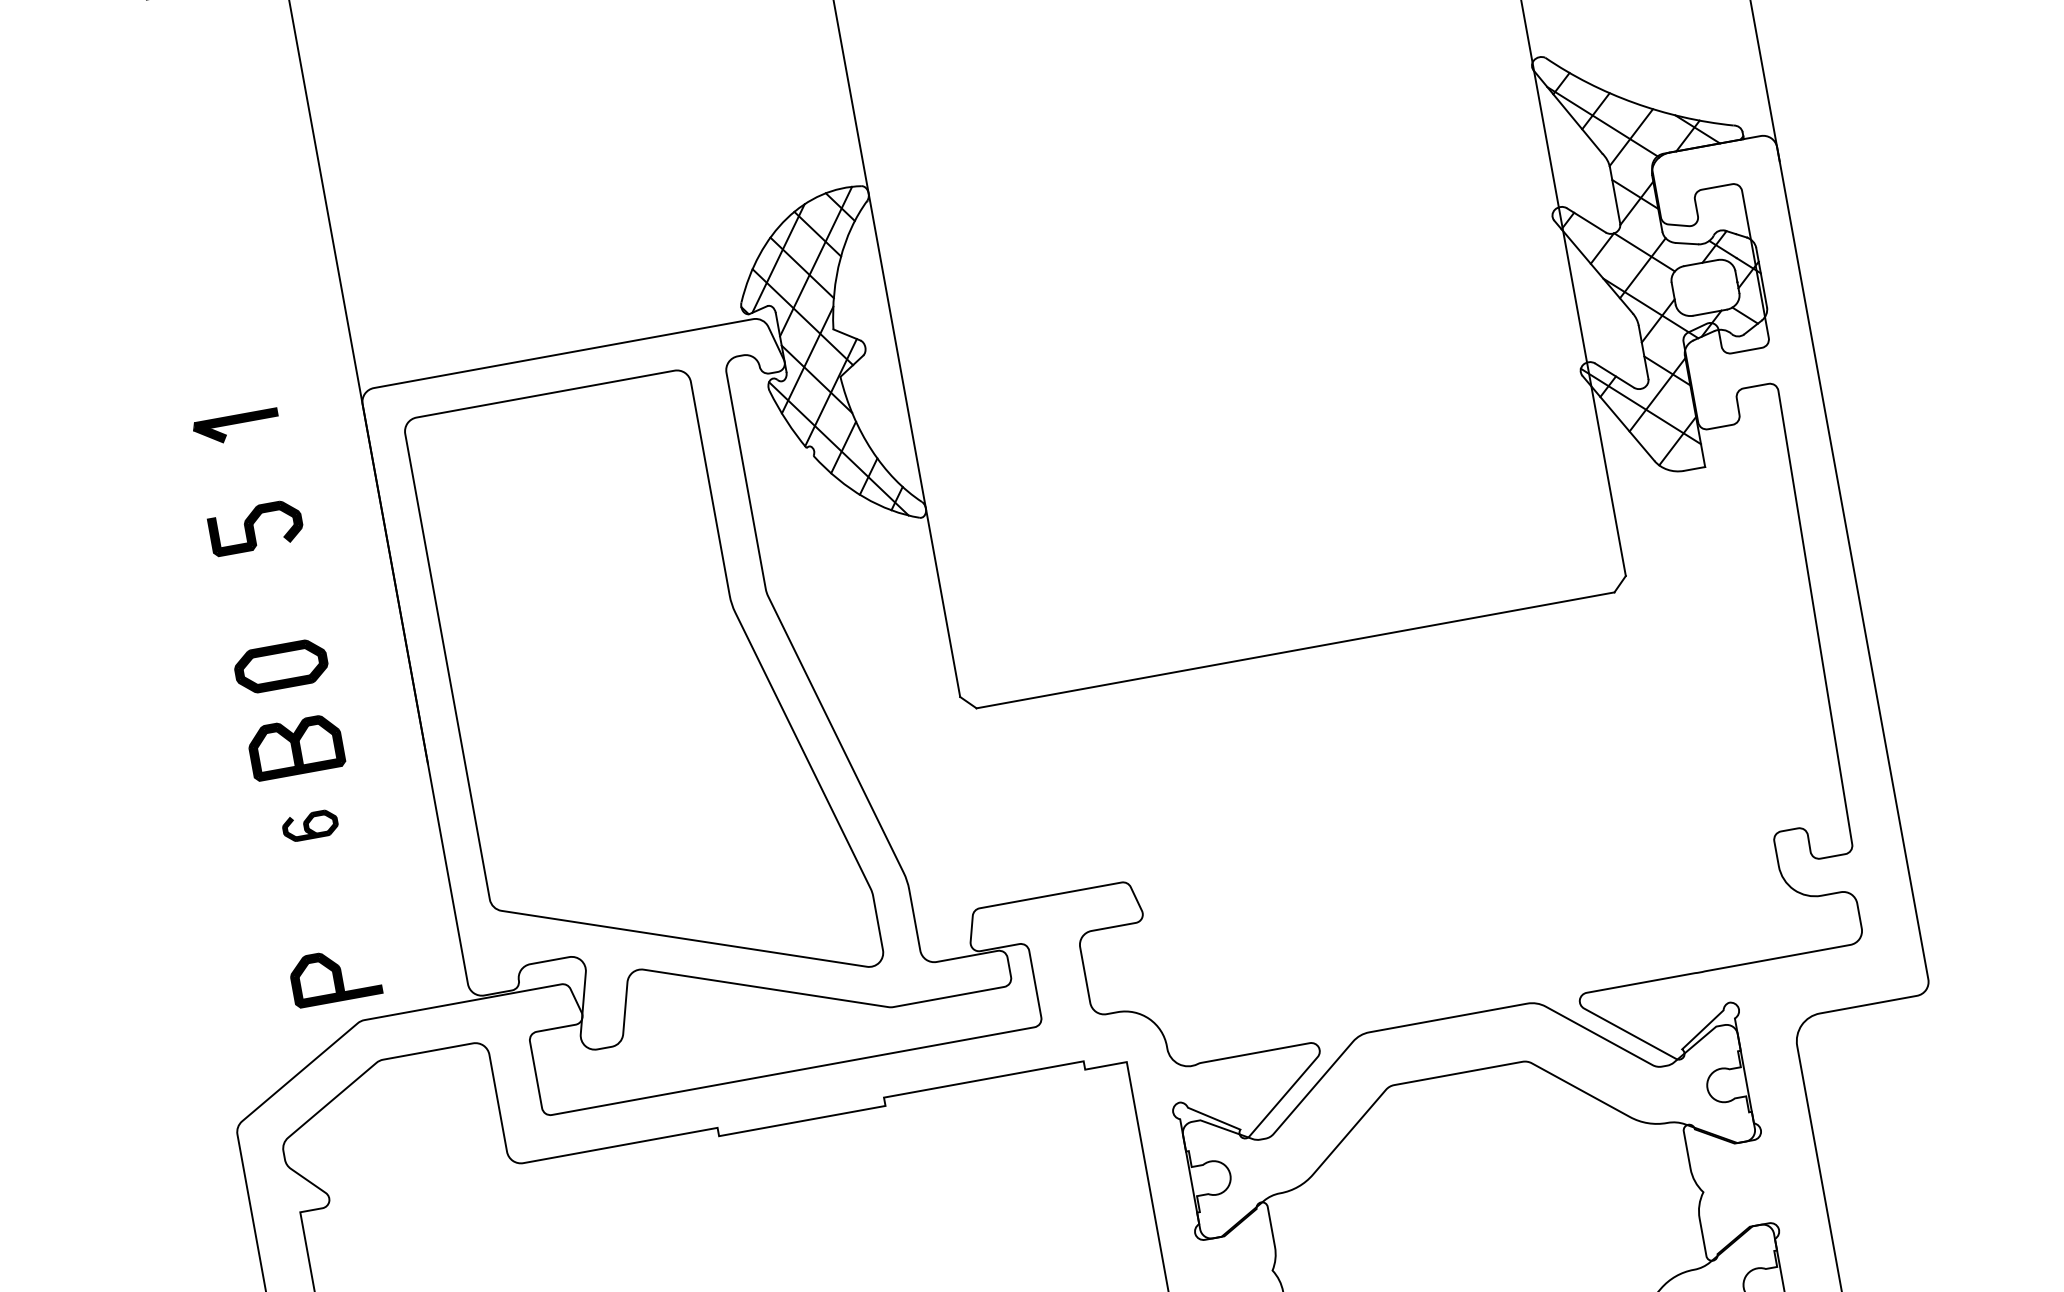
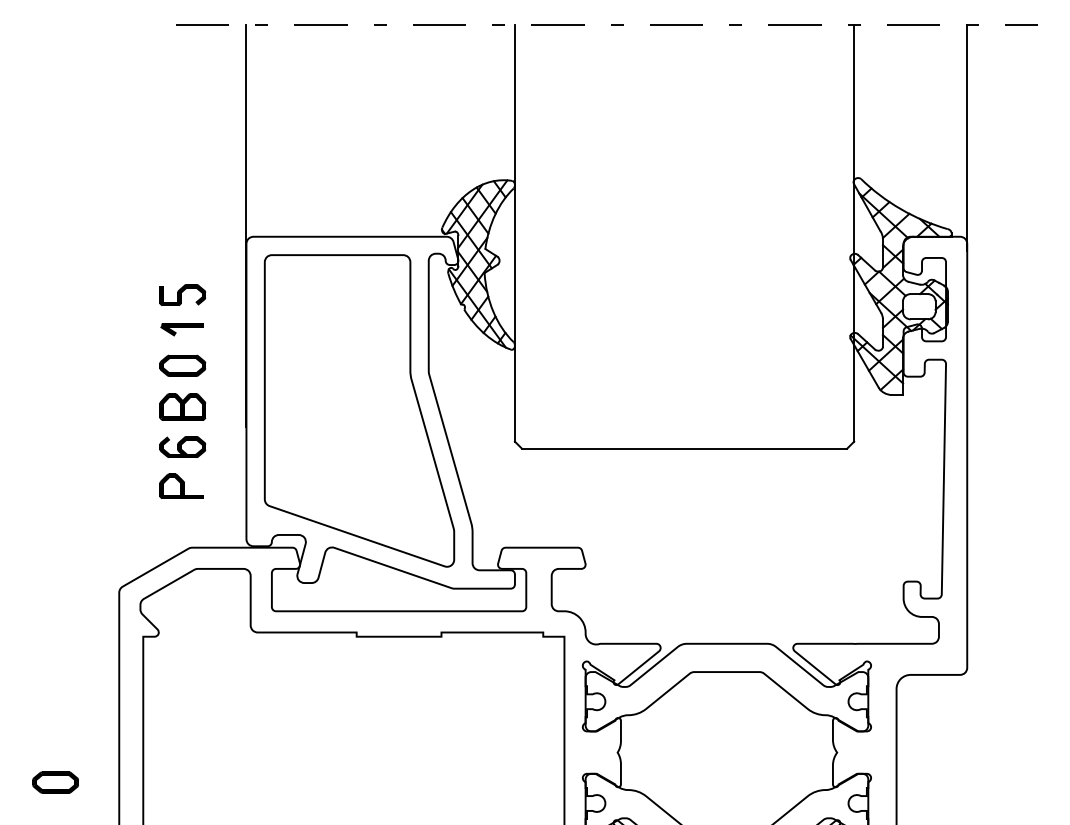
part: (235, 426) -> (181, 329), moved
part: (309, 824) -> (182, 446), size x1.67
part: (334, 974) -> (181, 485), moved

